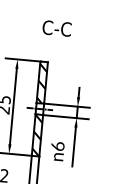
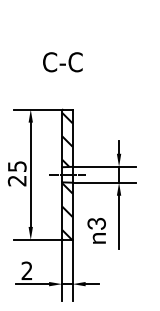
text: (56, 28) -> (62, 62), moved
text: (57, 146) -> (96, 223), 6 -> 3

